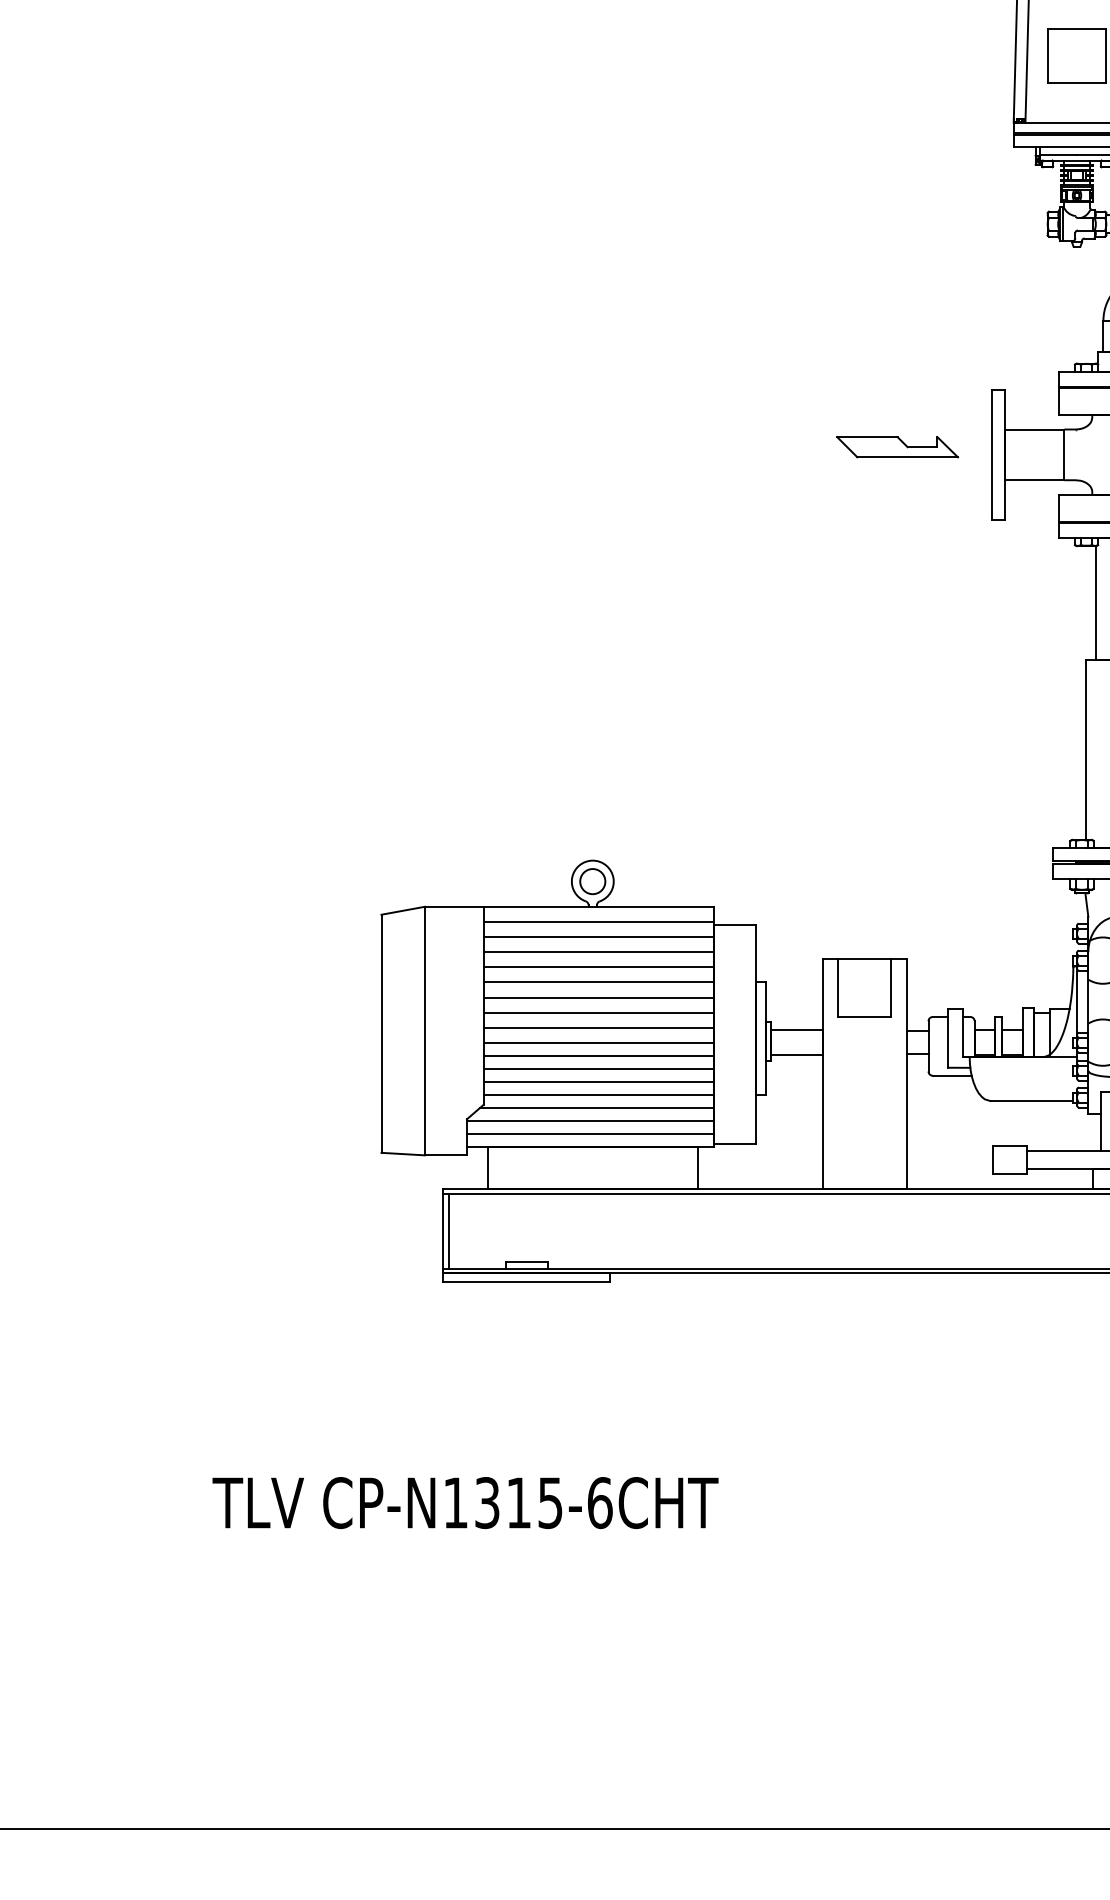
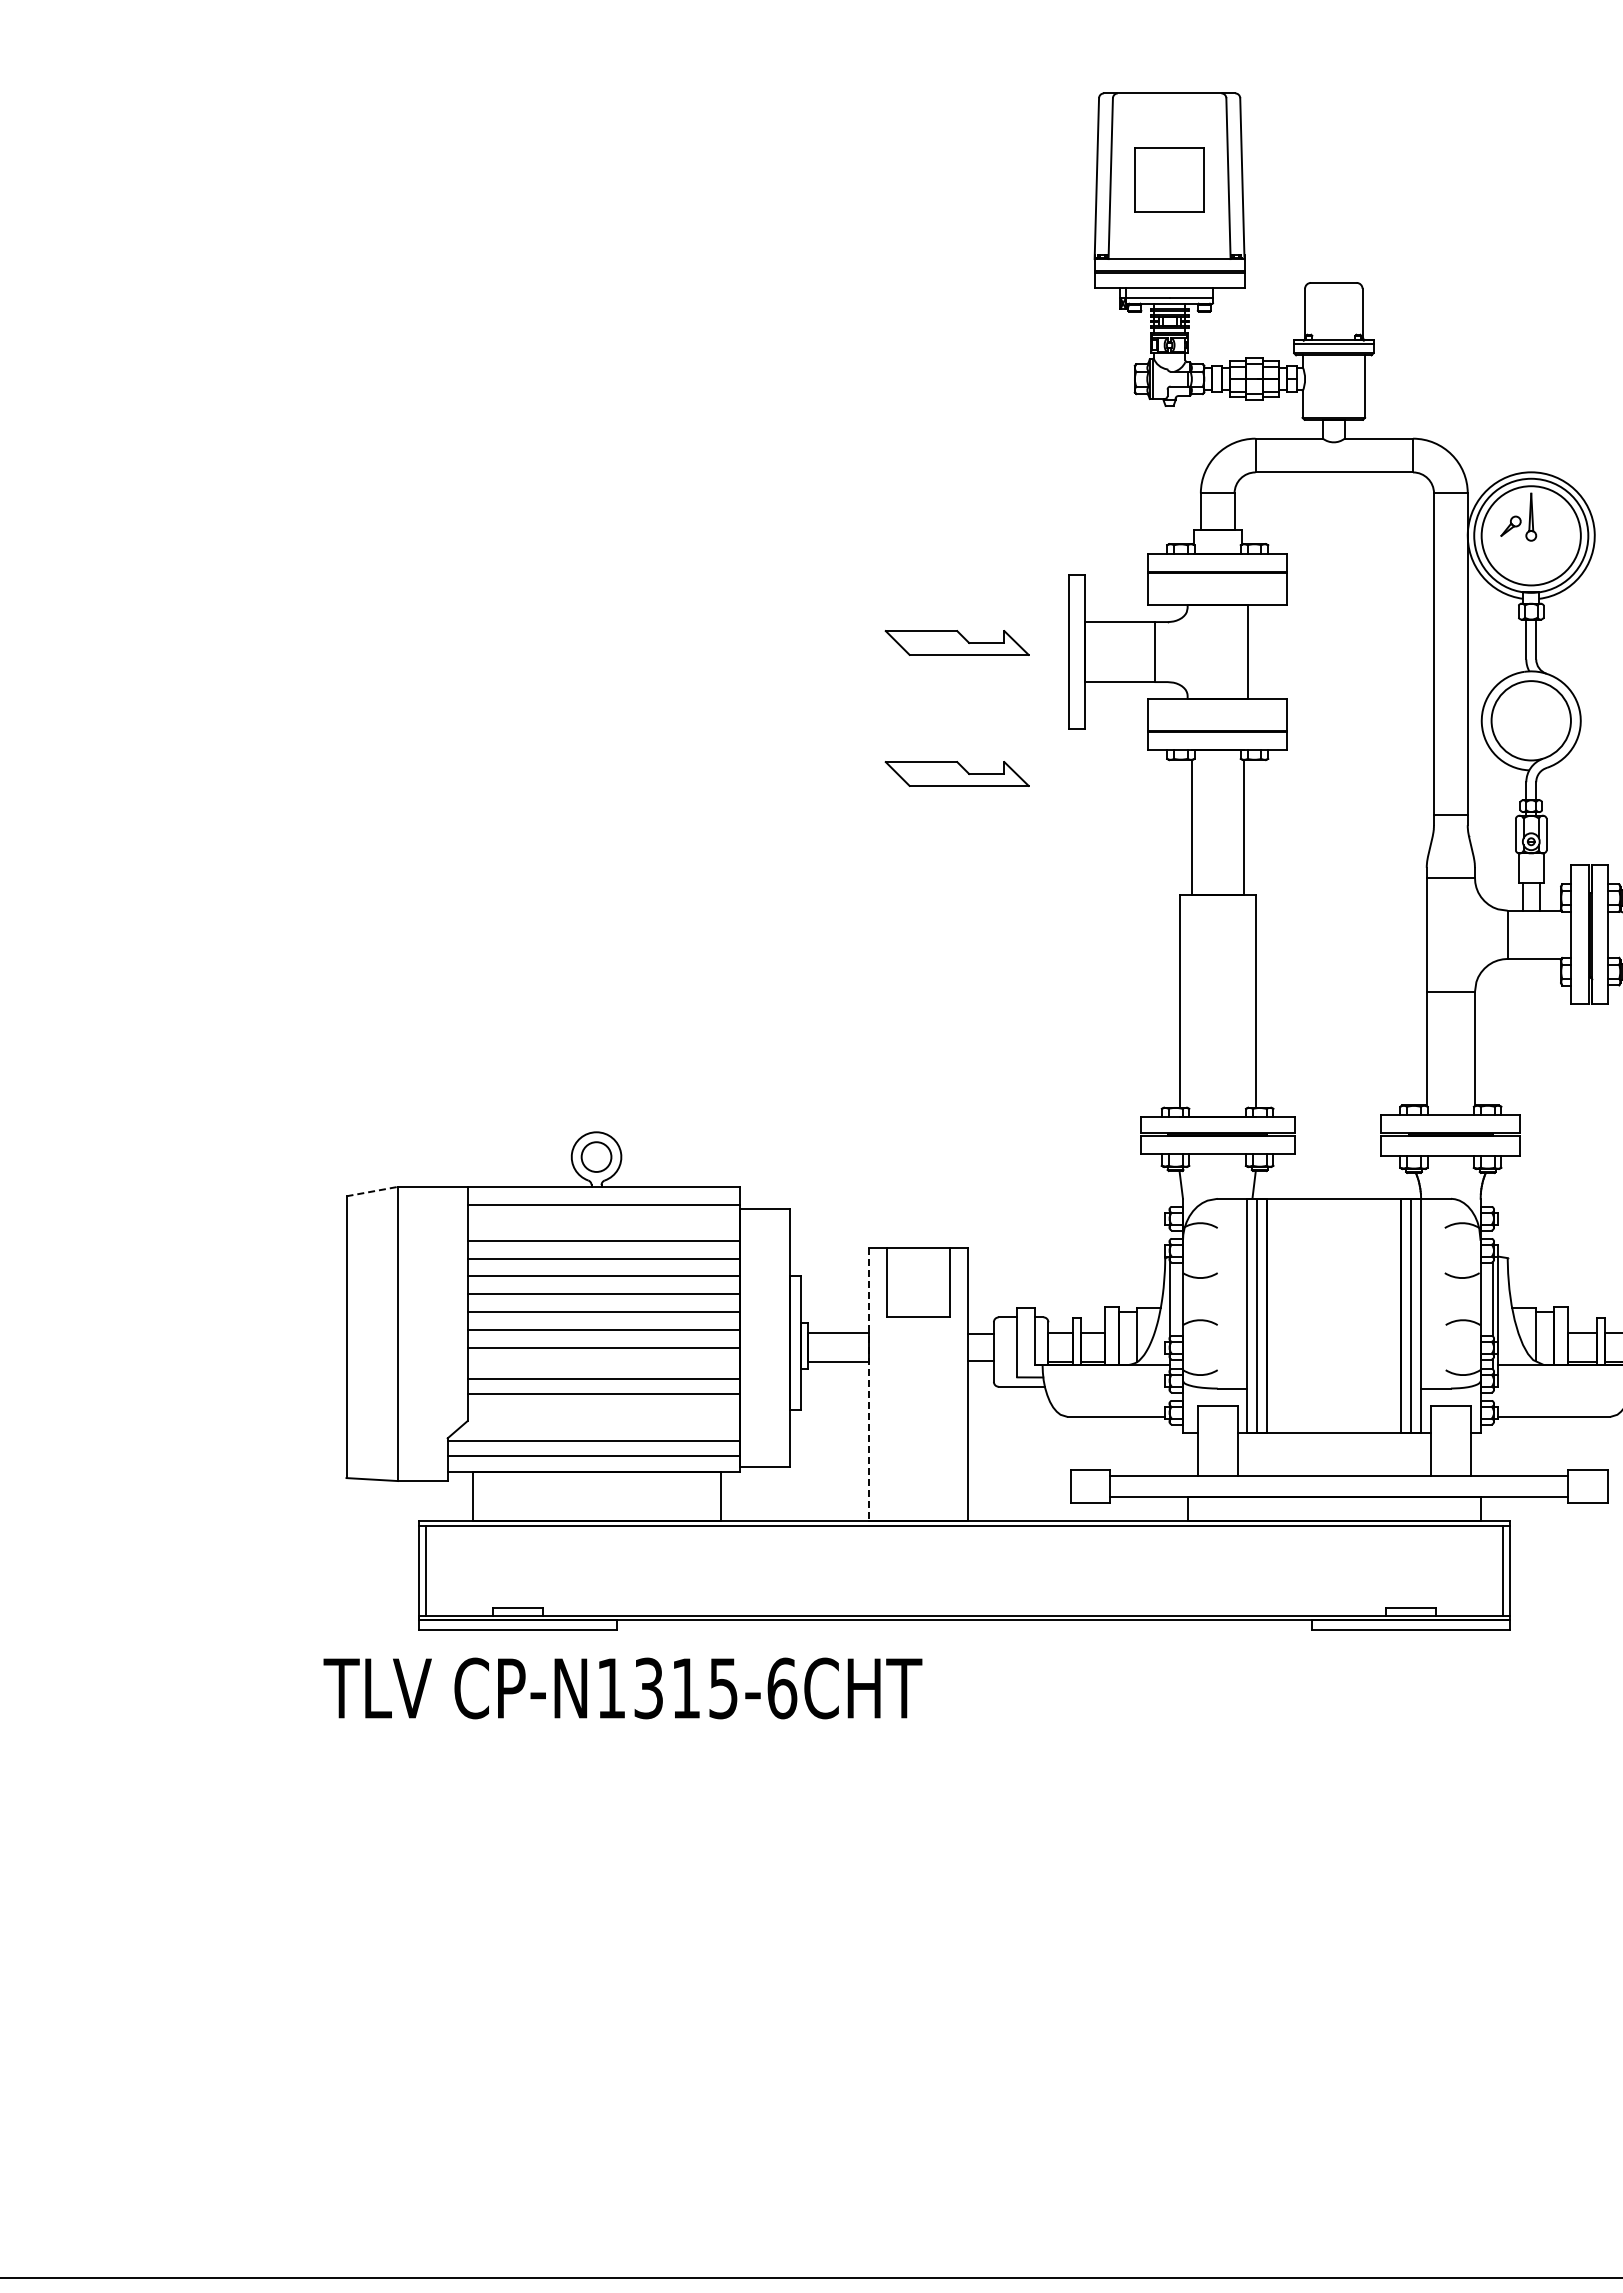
part: (896, 557) -> (956, 773), added
line: (403, 910) -> (372, 1191), solid -> dashed
line: (598, 936) -> (603, 1222), removed
line: (598, 1056) -> (603, 1363), removed
line: (822, 1074) -> (868, 1385), solid -> dashed
line: (598, 1094) -> (603, 1409), removed
line: (596, 1108) -> (601, 1425), removed
text: (465, 1503) -> (622, 1688), moved

